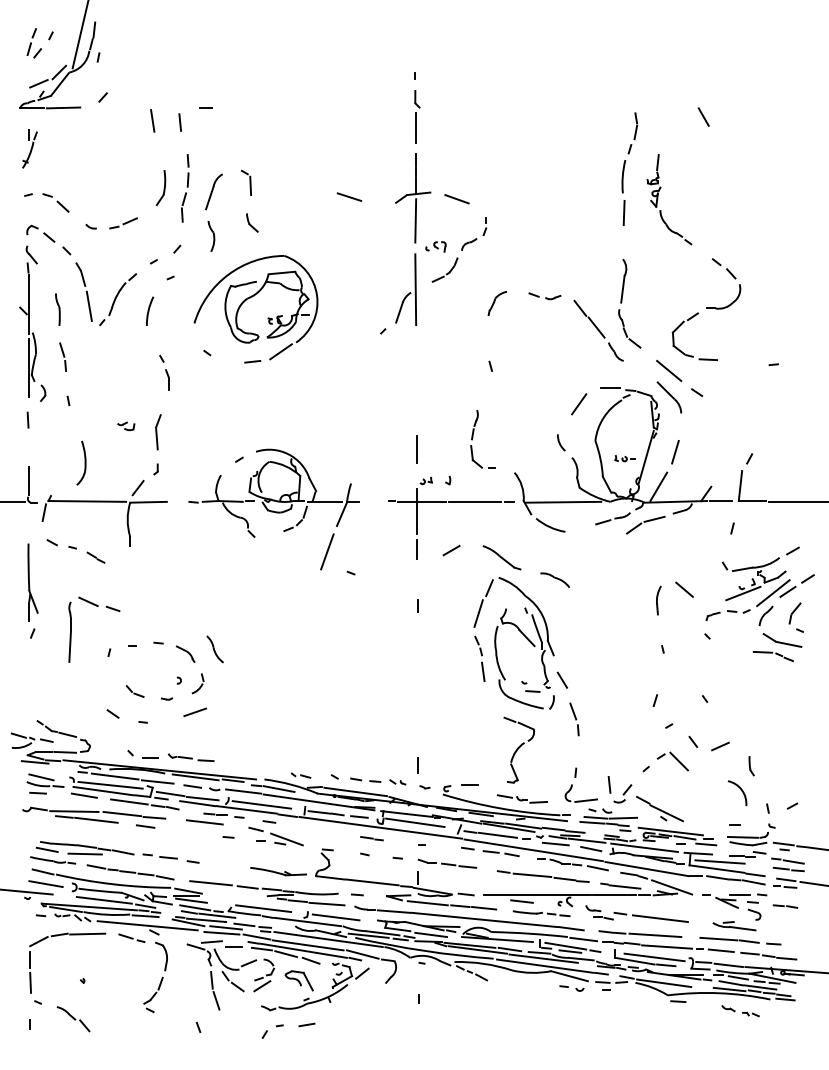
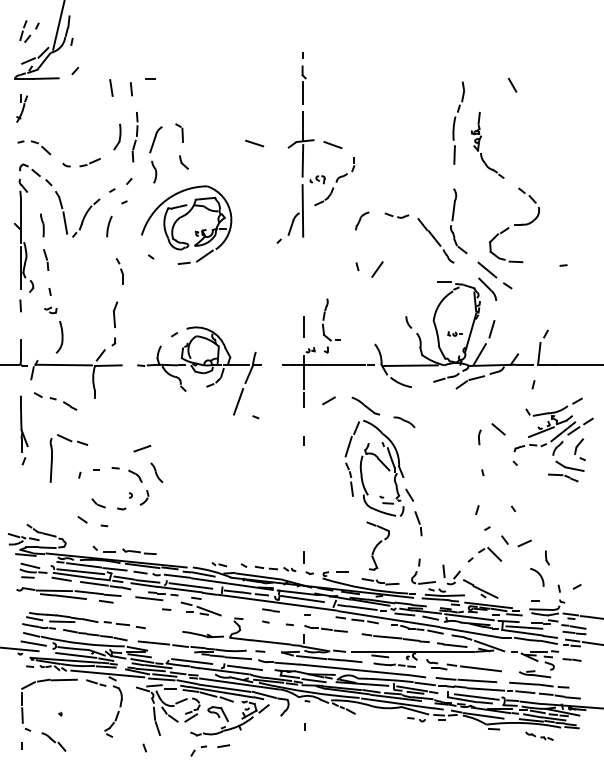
line: (579, 404) -> (377, 269), moved
part: (126, 426) -> (50, 310), moved
part: (473, 438) -> (324, 319), moved
part: (658, 600) -> (479, 437), size x0.7
line: (194, 711) -> (141, 448), moved

